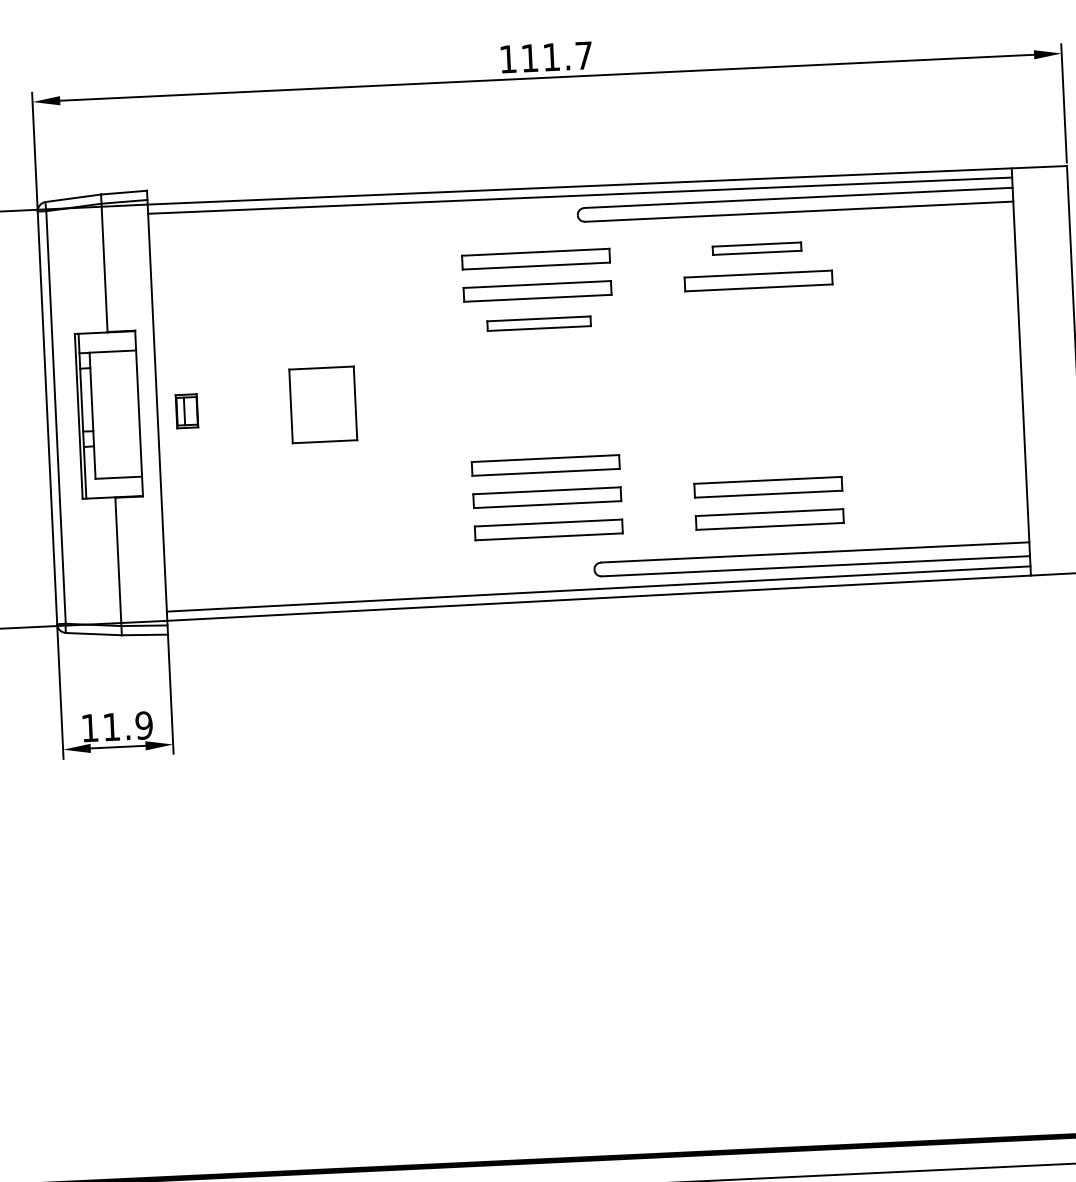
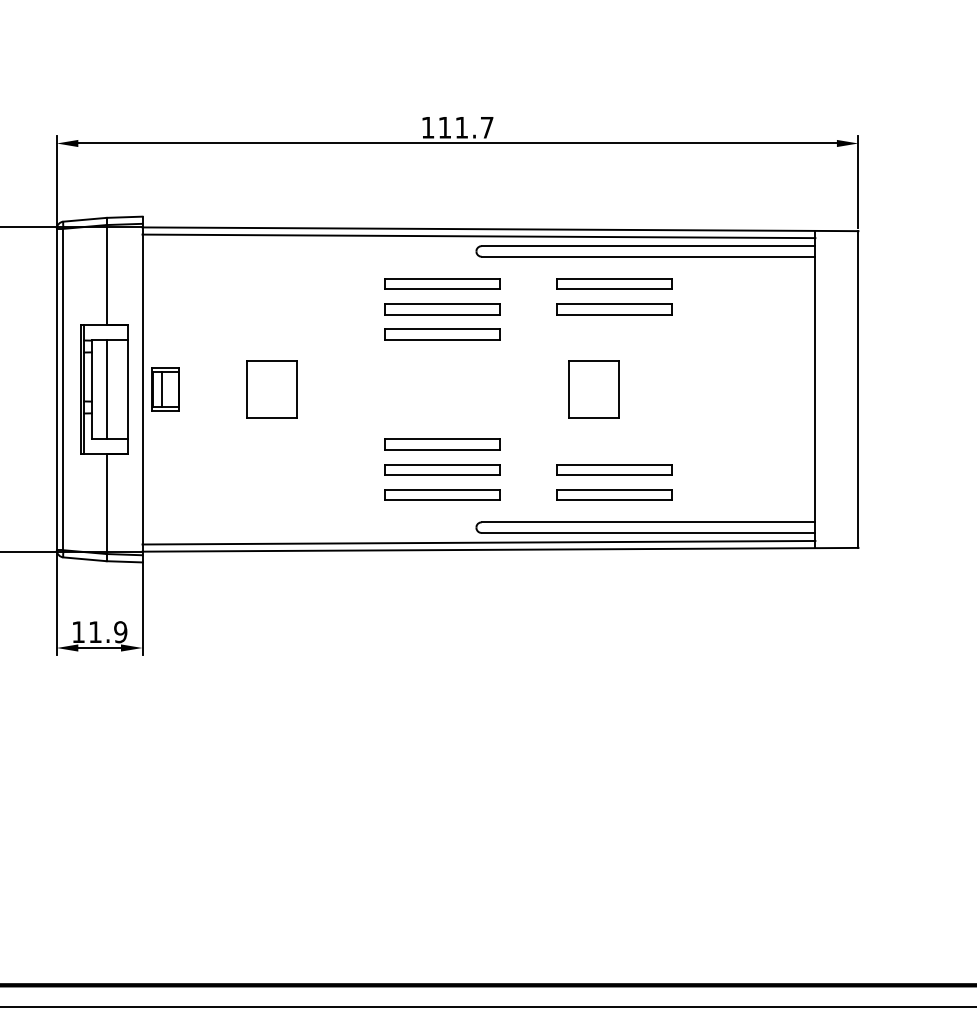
part: (757, 248) -> (614, 283), size x1.67
part: (539, 323) -> (442, 334), size x1.43
part: (736, 385) -> (593, 389), added
part: (187, 411) -> (165, 389), size x1.67
line: (111, 414) -> (106, 389), added

